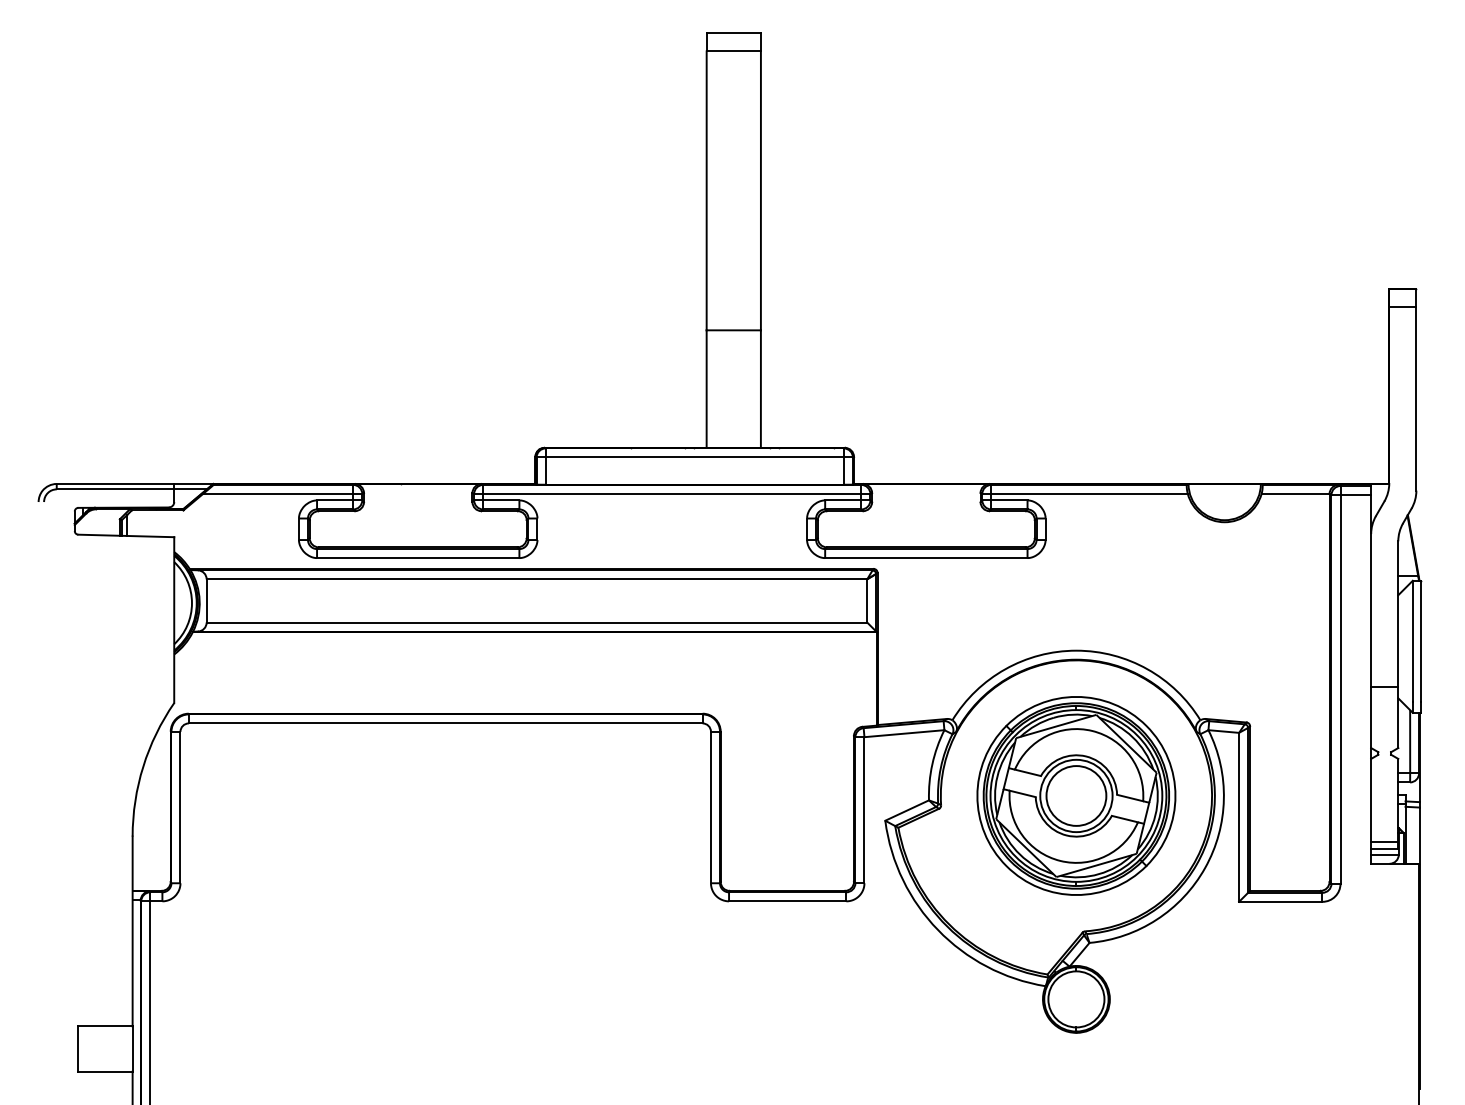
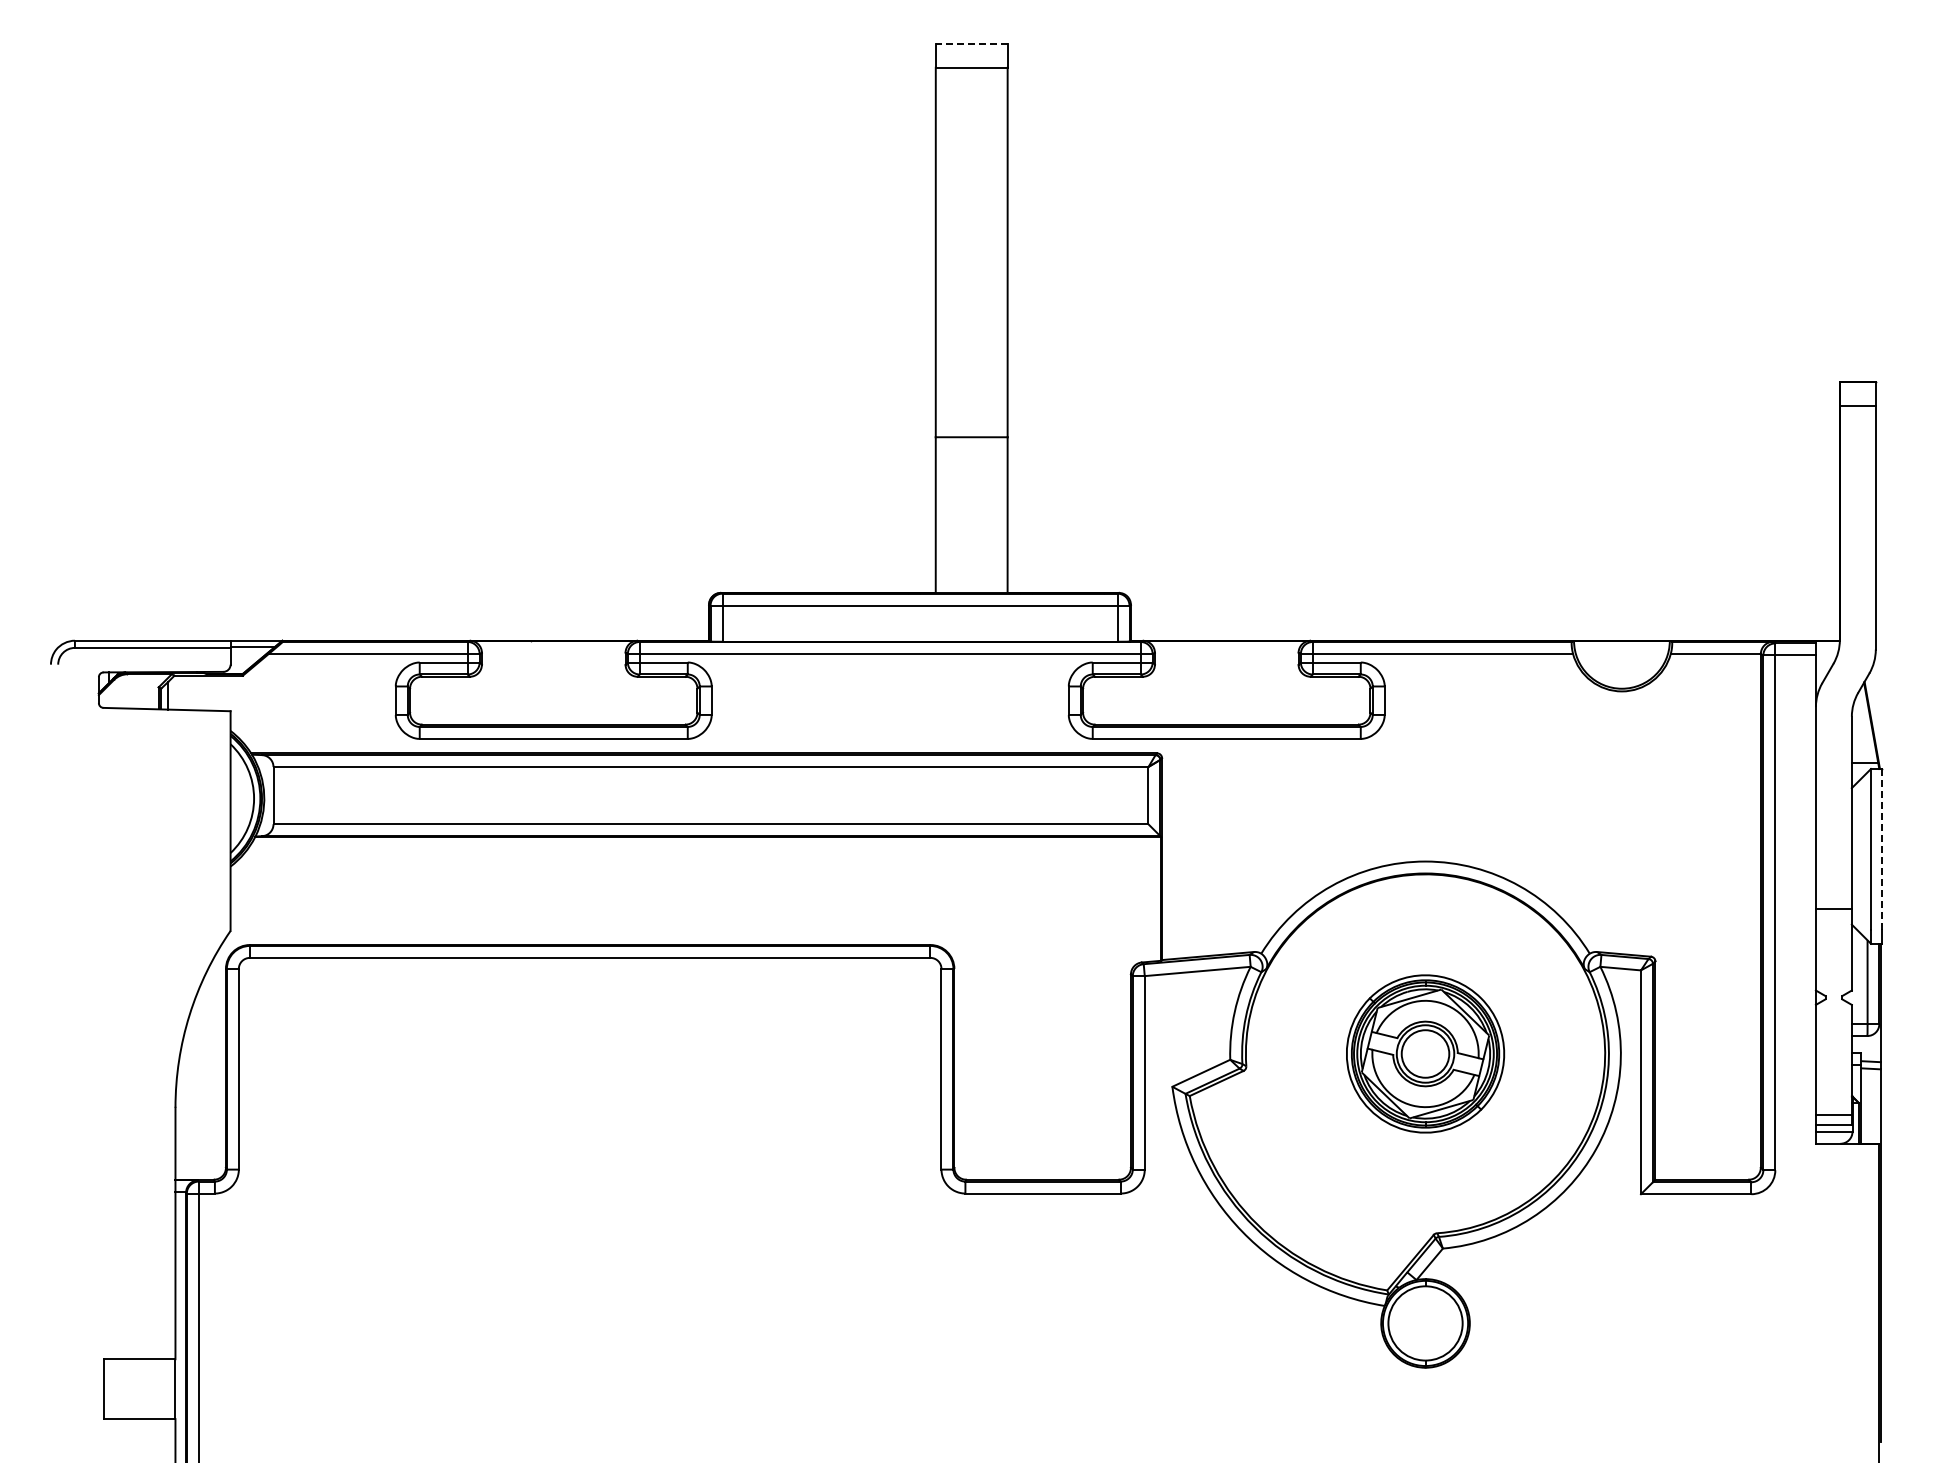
line: (733, 33) -> (971, 43), solid -> dashed
line: (1420, 641) -> (1881, 849), solid -> dashed
part: (1076, 795) -> (1425, 1053), size x0.6

